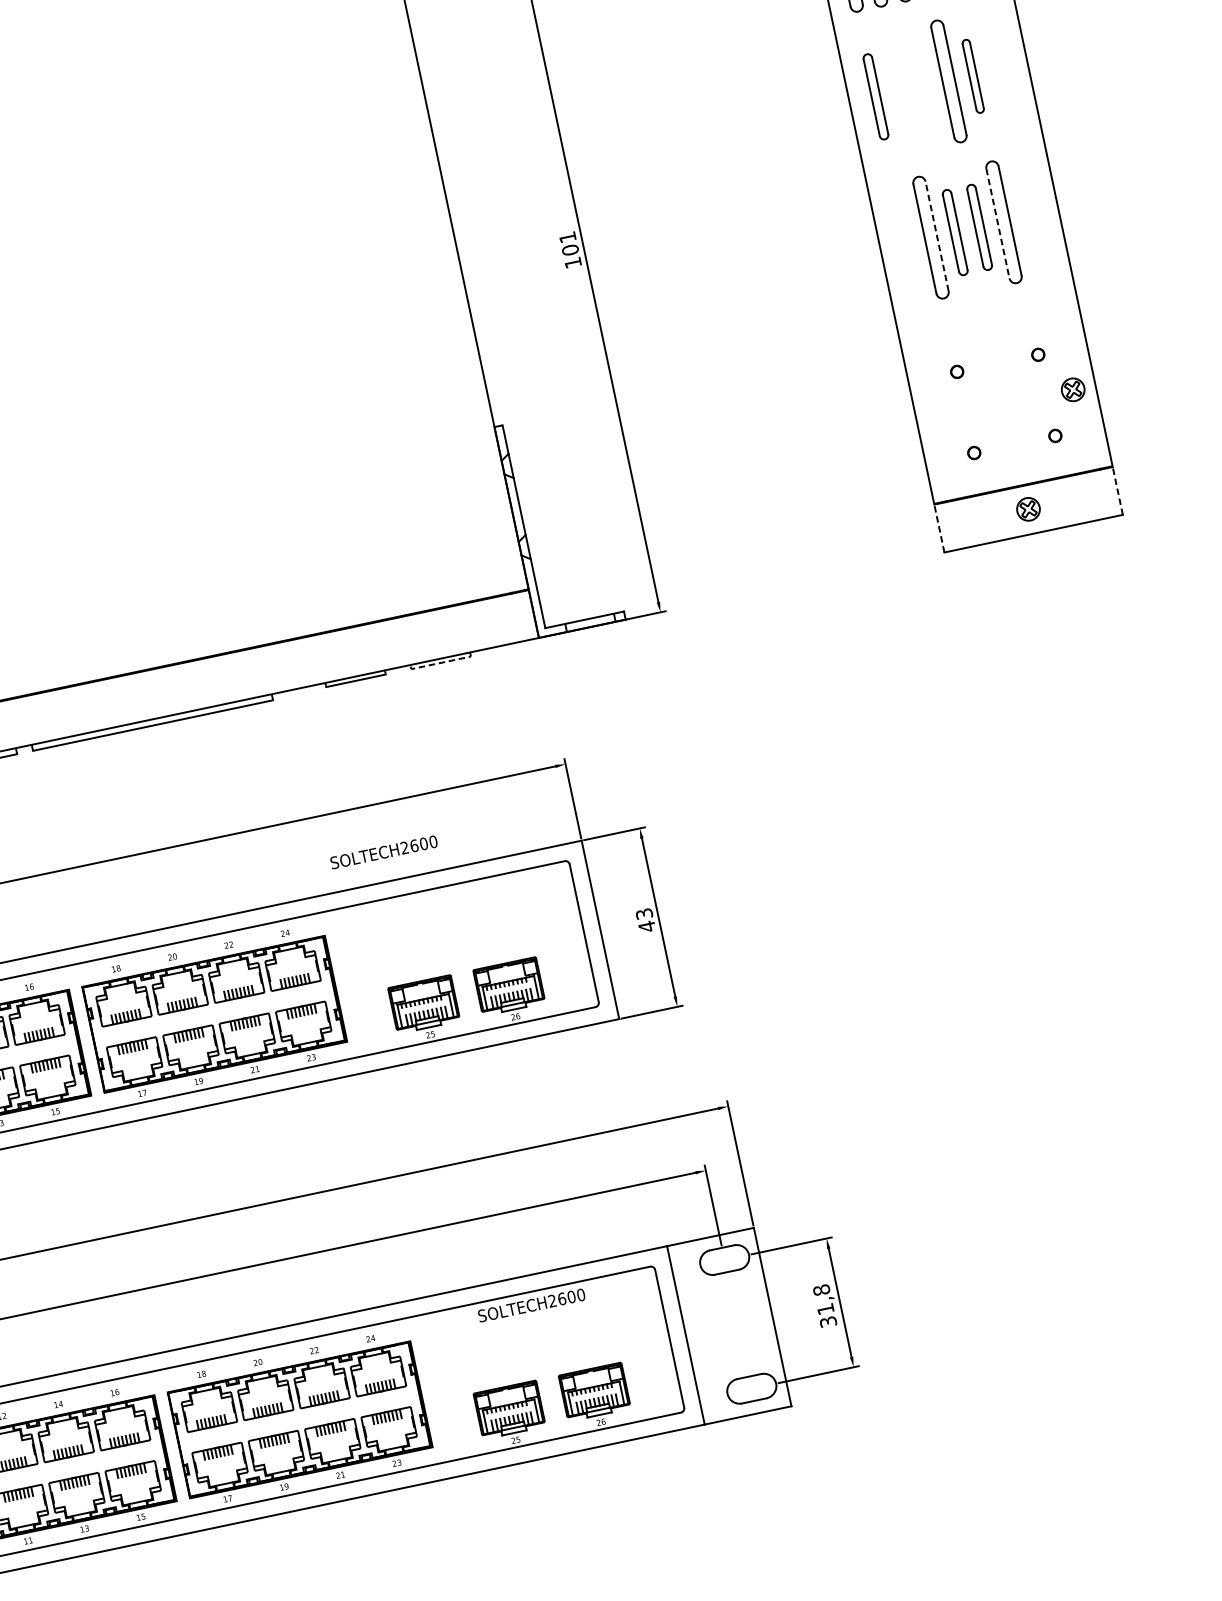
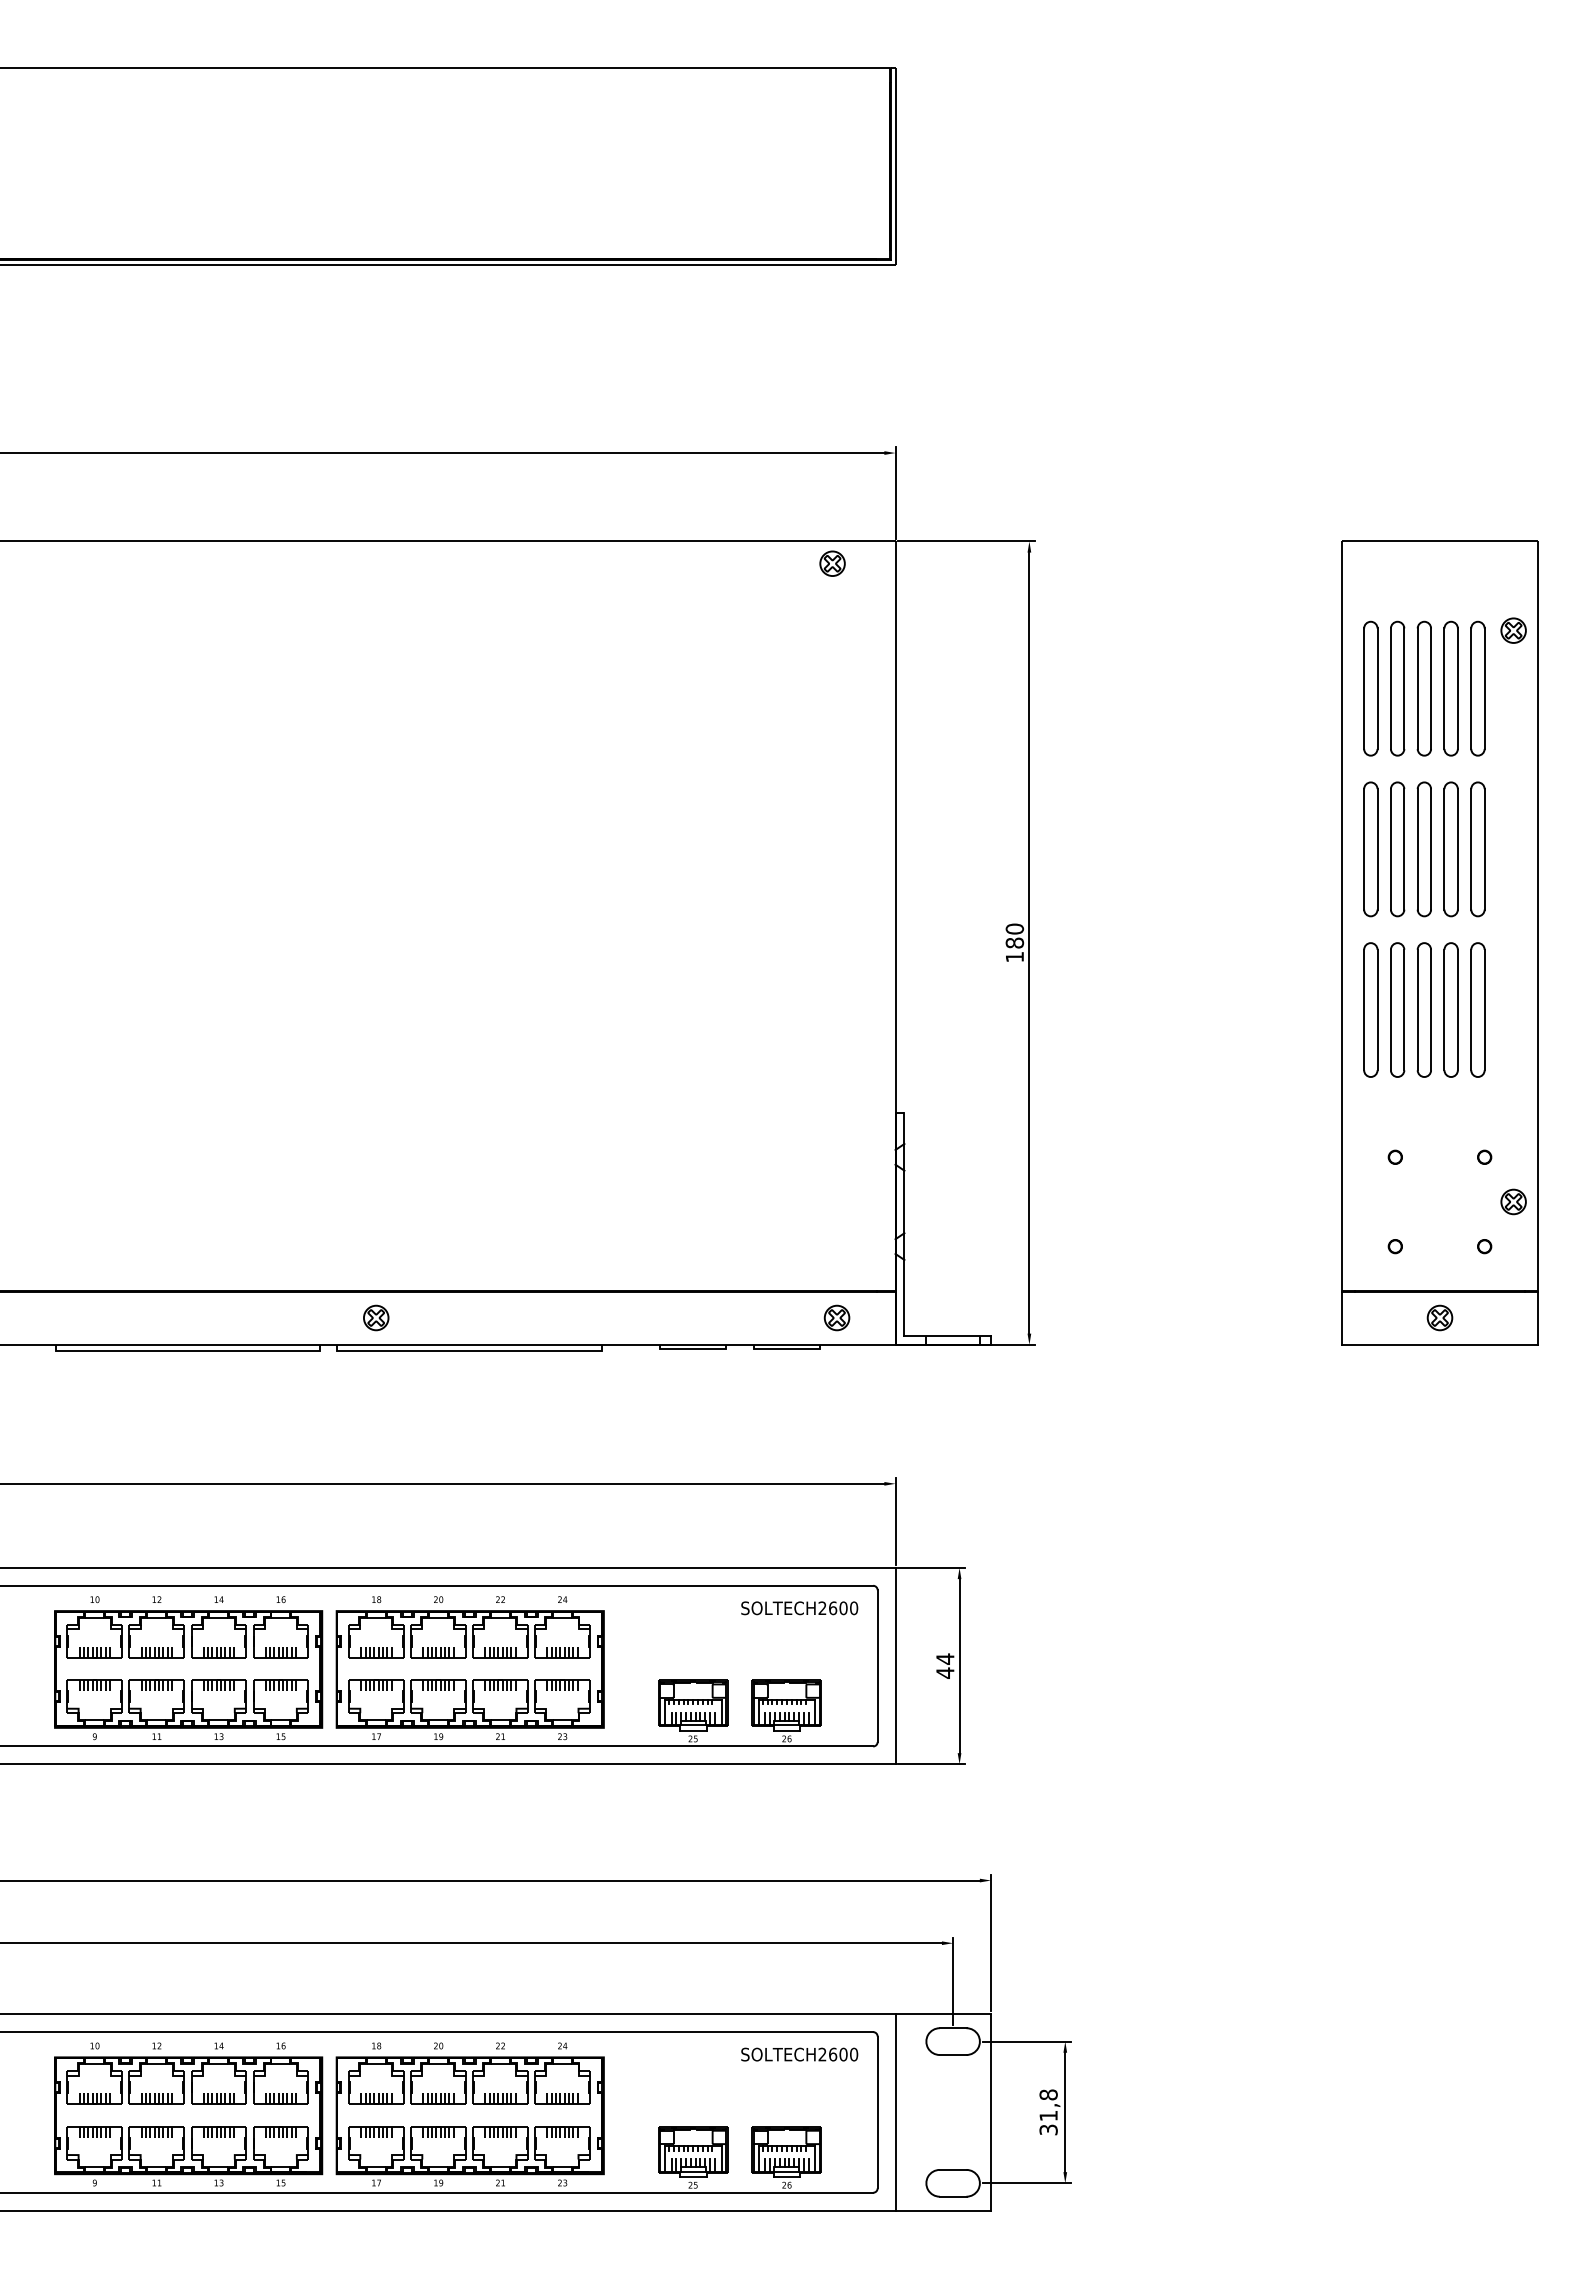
part: (972, 76) -> (1477, 849), size x1.67
part: (923, 86) -> (1423, 849), added
part: (900, 91) -> (1397, 849), added
part: (875, 97) -> (1370, 849), size x1.43
line: (998, 223) -> (1471, 1010), dashed -> solid
part: (978, 227) -> (1450, 1009), size x1.43
part: (954, 232) -> (1423, 1009), size x1.43
line: (937, 235) -> (1404, 1009), dashed -> solid
part: (906, 242) -> (1370, 1009), added
text: (568, 243) -> (1014, 935), 101 -> 180
line: (1117, 490) -> (1538, 1317), dashed -> solid
line: (938, 527) -> (1341, 1317), dashed -> solid
part: (480, 624) -> (836, 1317), added
line: (440, 663) -> (786, 1349), dashed -> solid
part: (62, 712) -> (376, 1317), added
text: (383, 852) -> (799, 1608), moved
text: (644, 913) -> (945, 1658), 43 -> 44
text: (531, 1305) -> (799, 2054), moved

